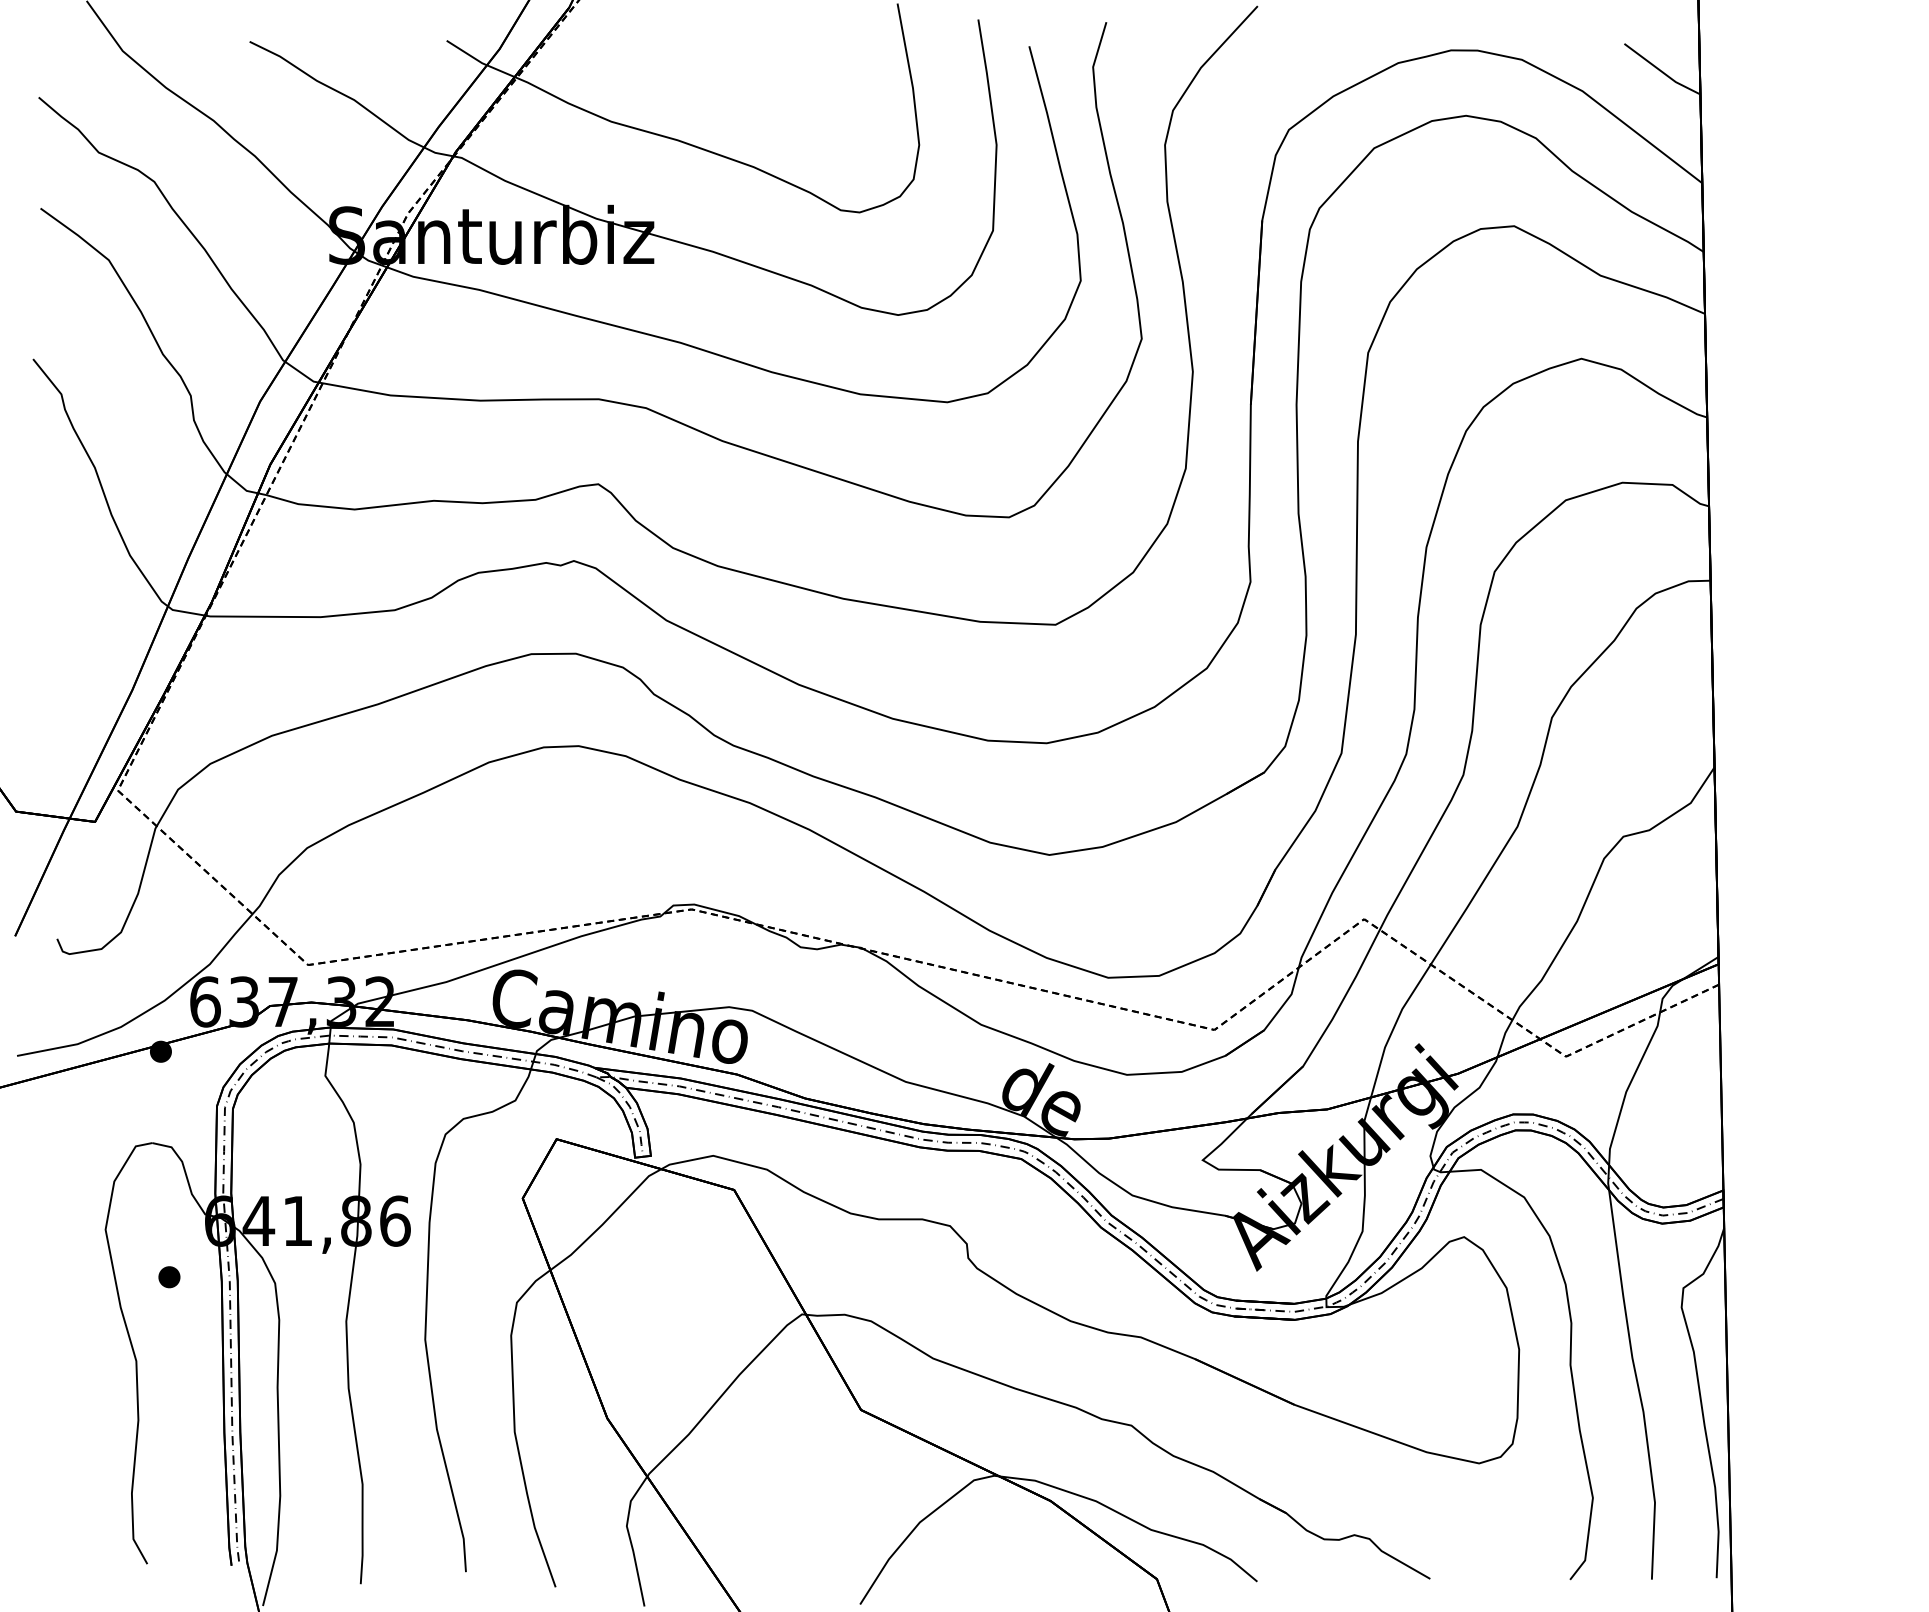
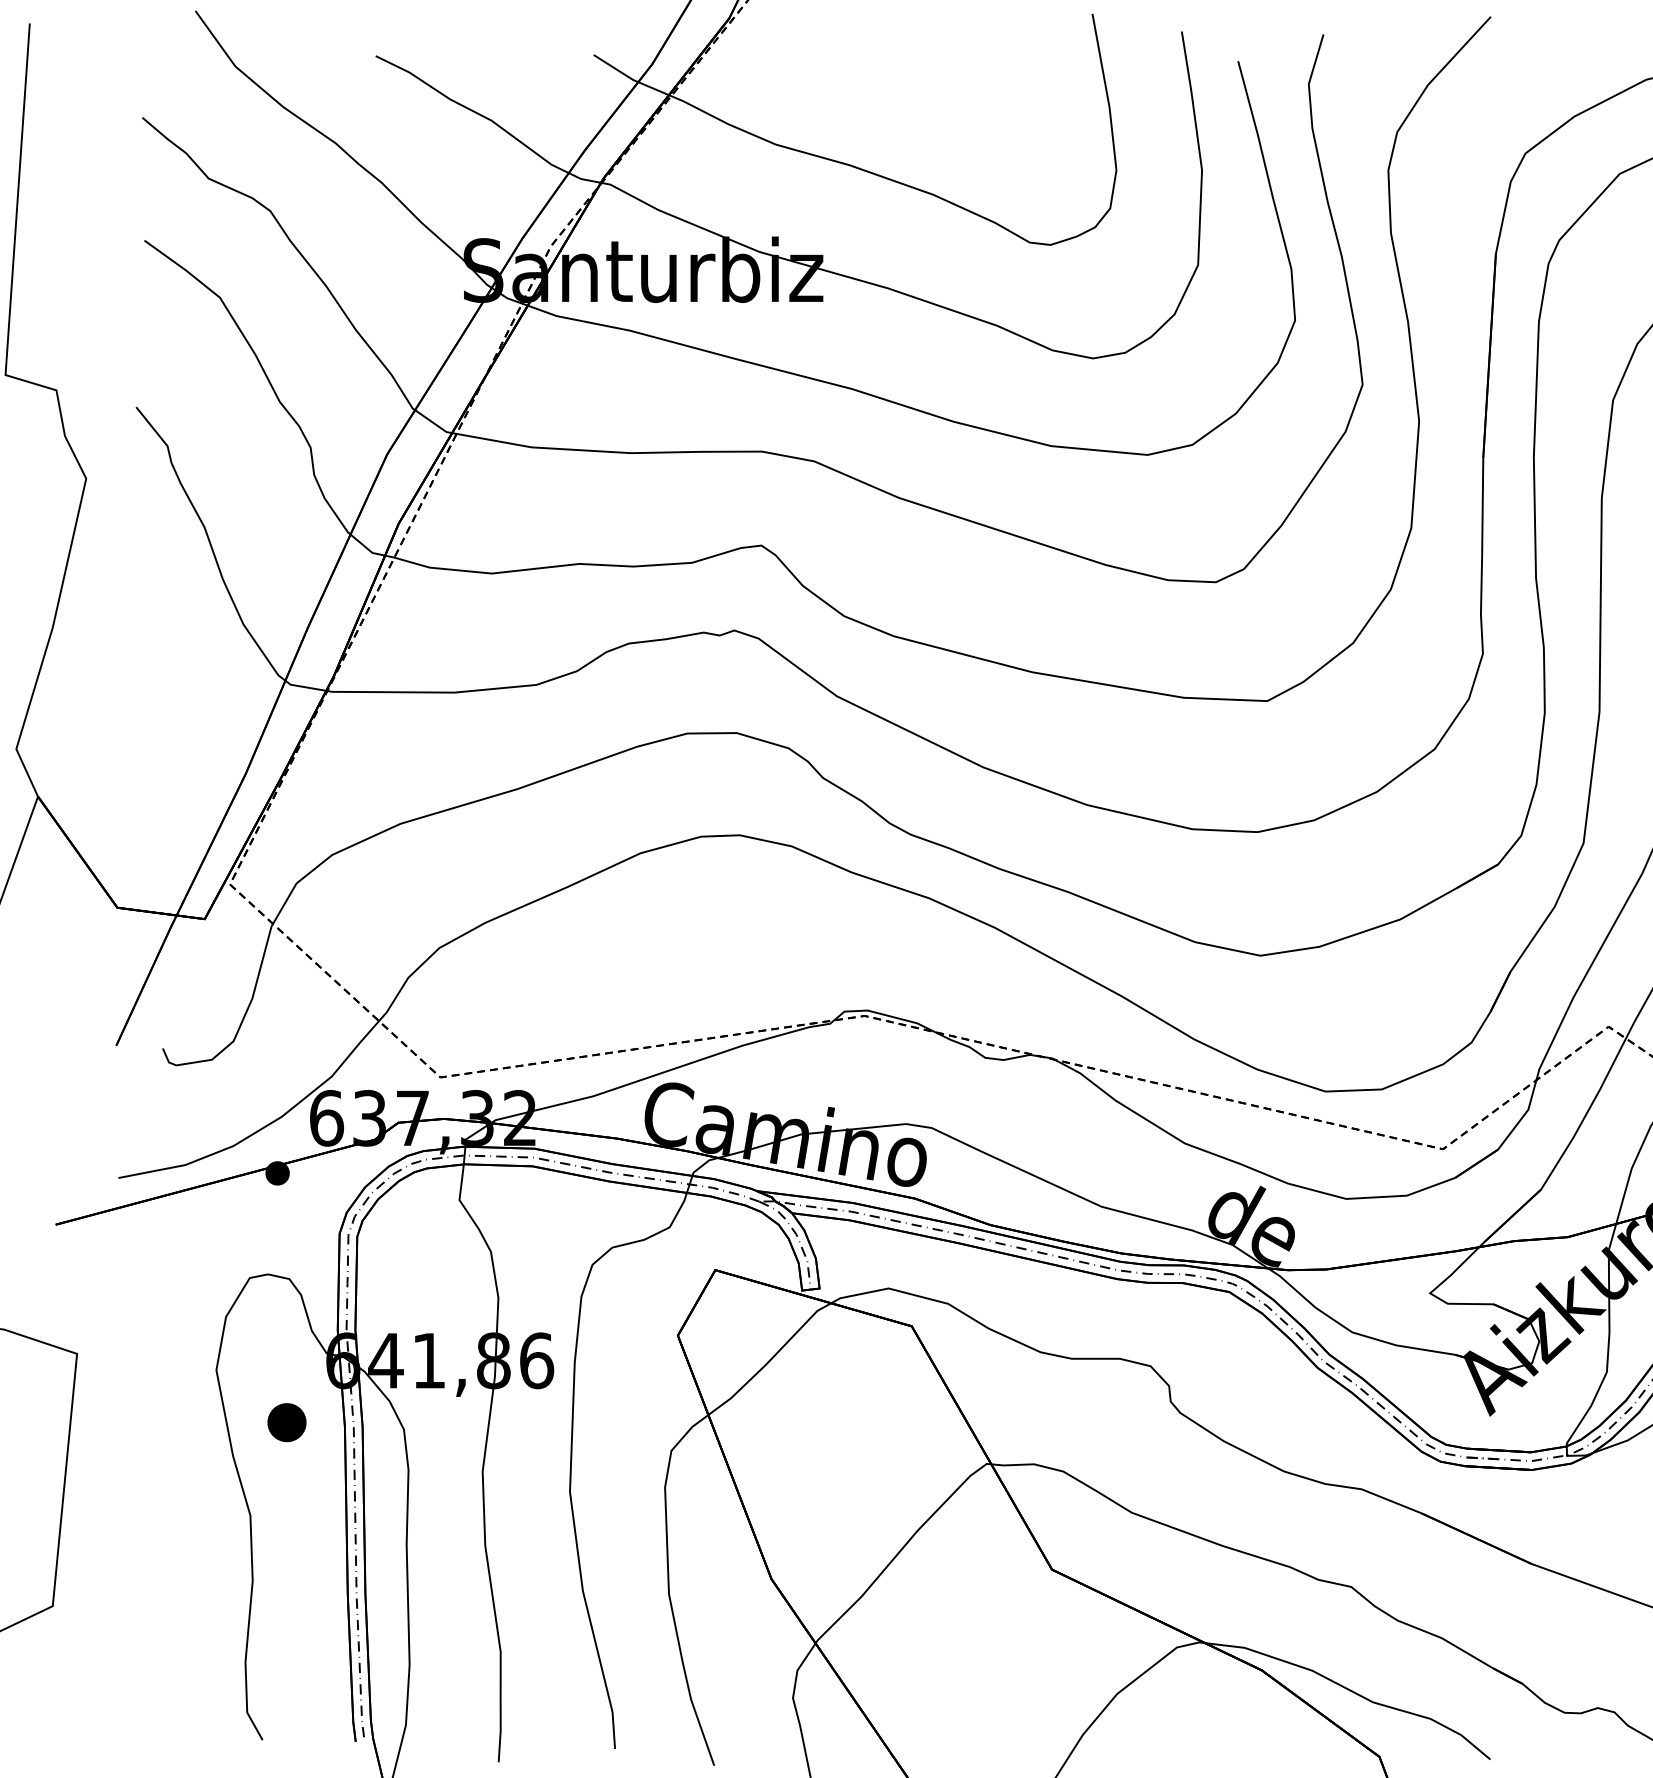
part: (169, 1277) -> (287, 1423), size x1.6

